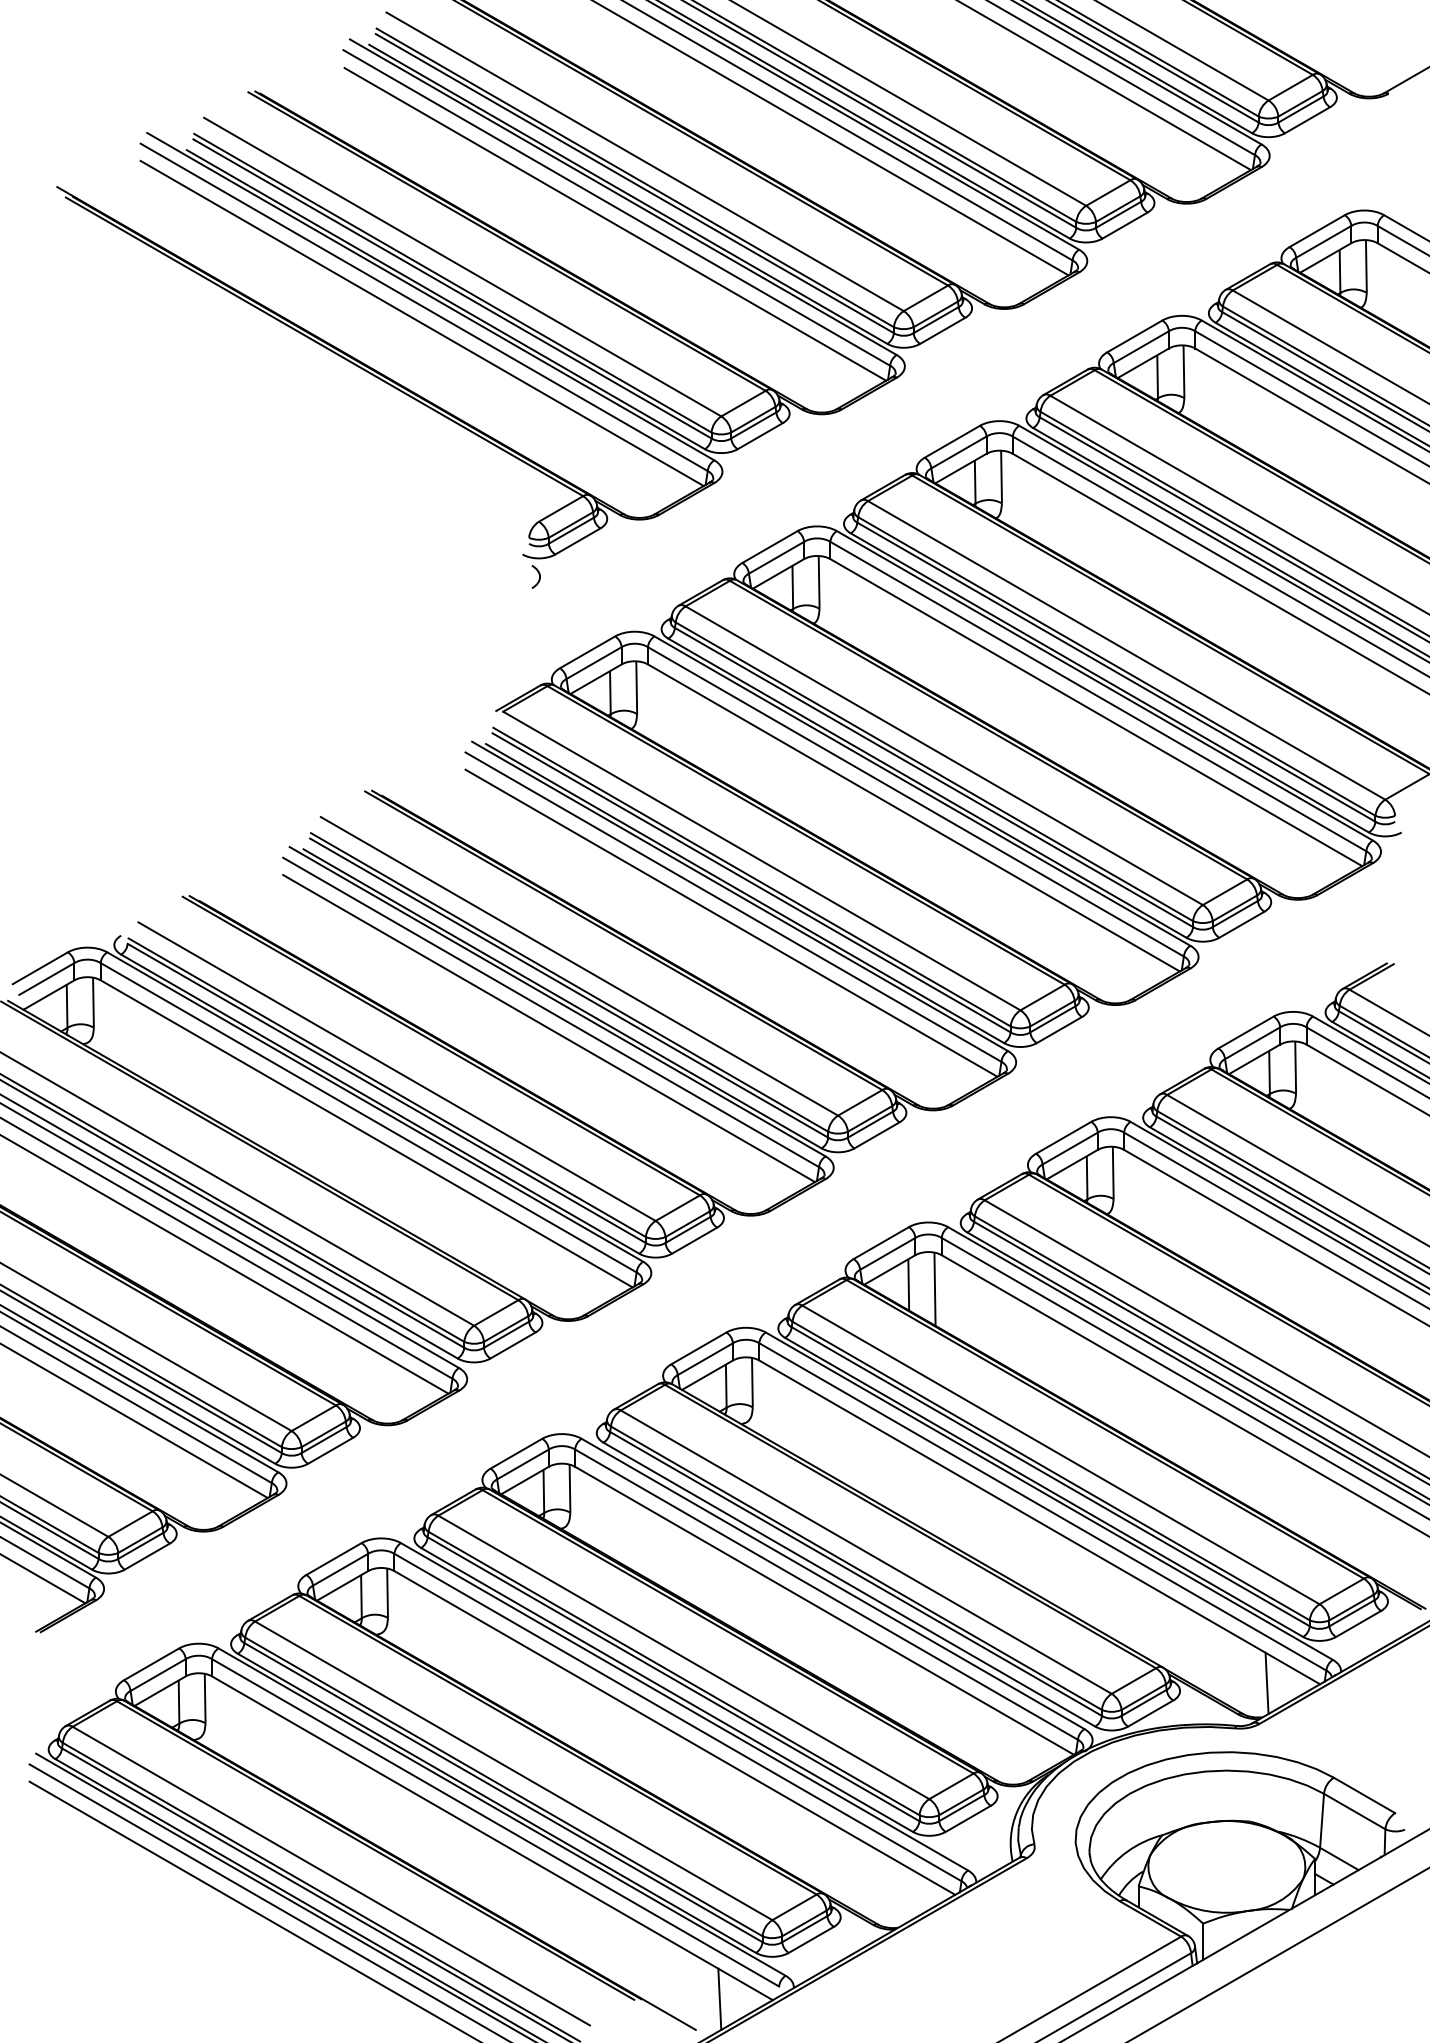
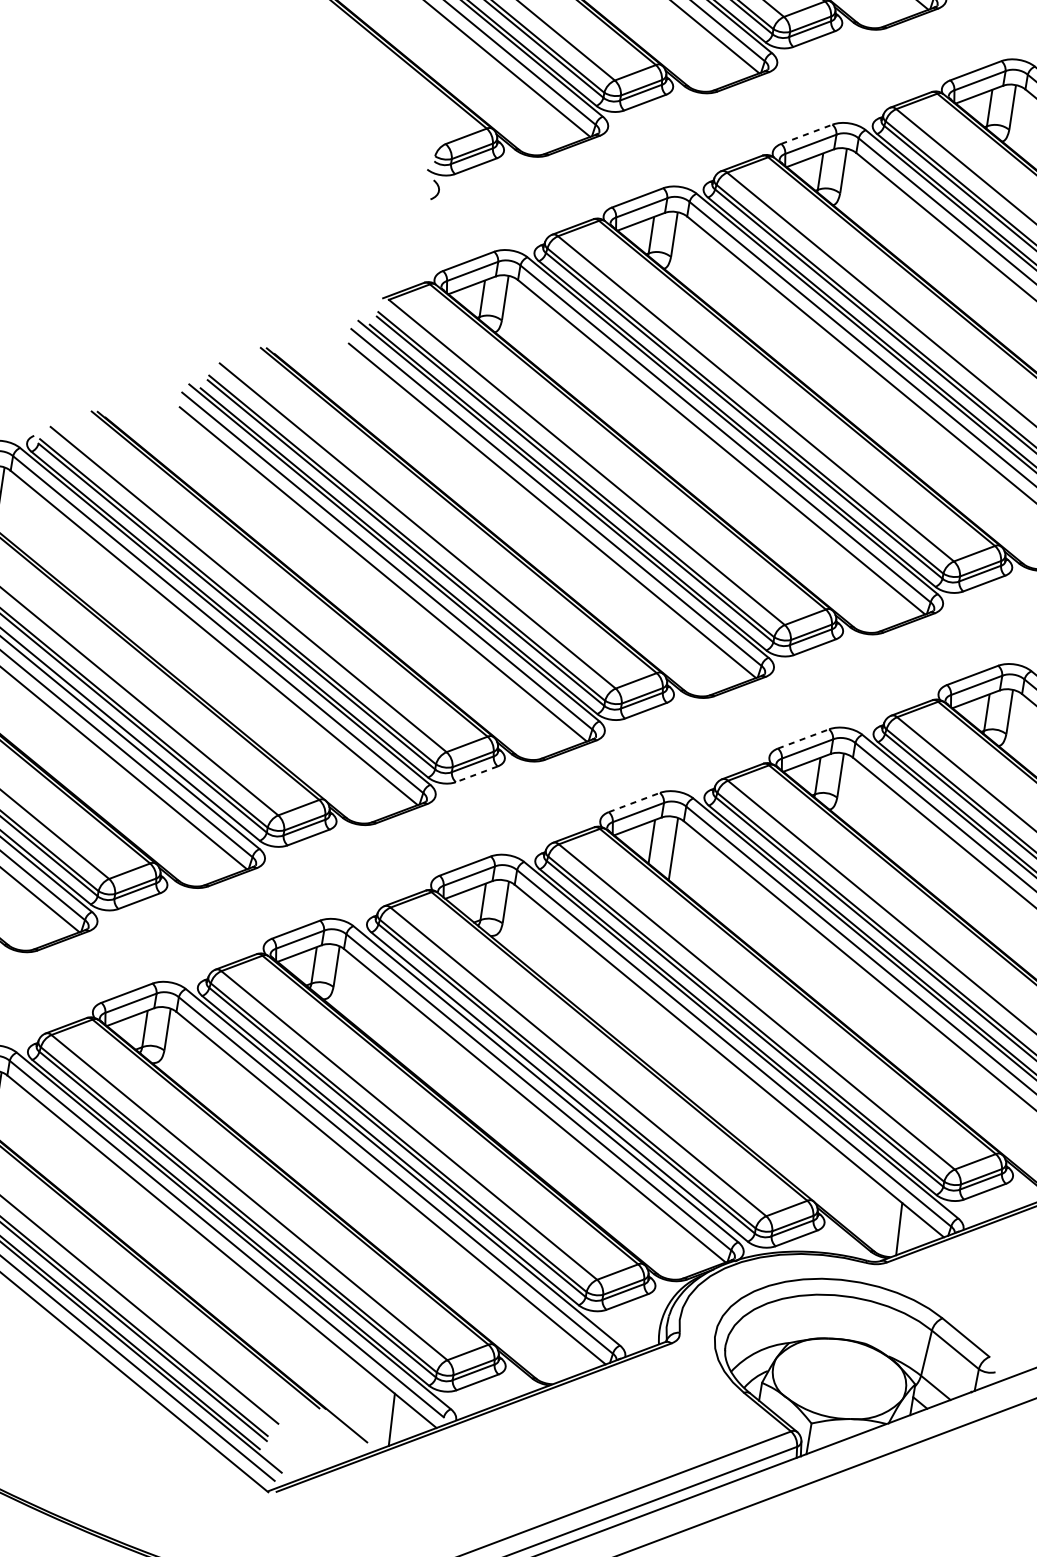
line: (952, 441) -> (807, 134), solid -> dashed
line: (1063, 1137) -> (803, 738), solid -> dashed
line: (694, 1240) -> (476, 774), solid -> dashed
line: (881, 1243) -> (634, 802), solid -> dashed

